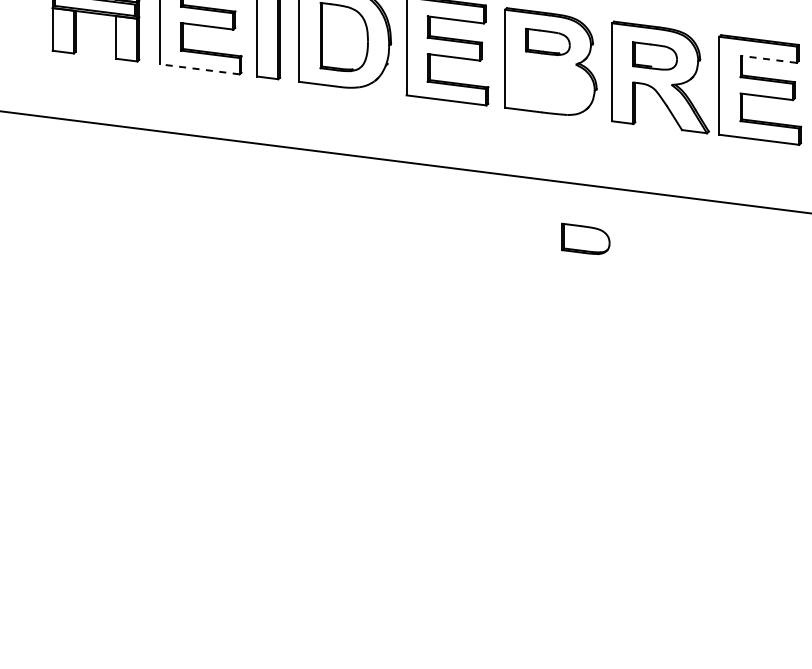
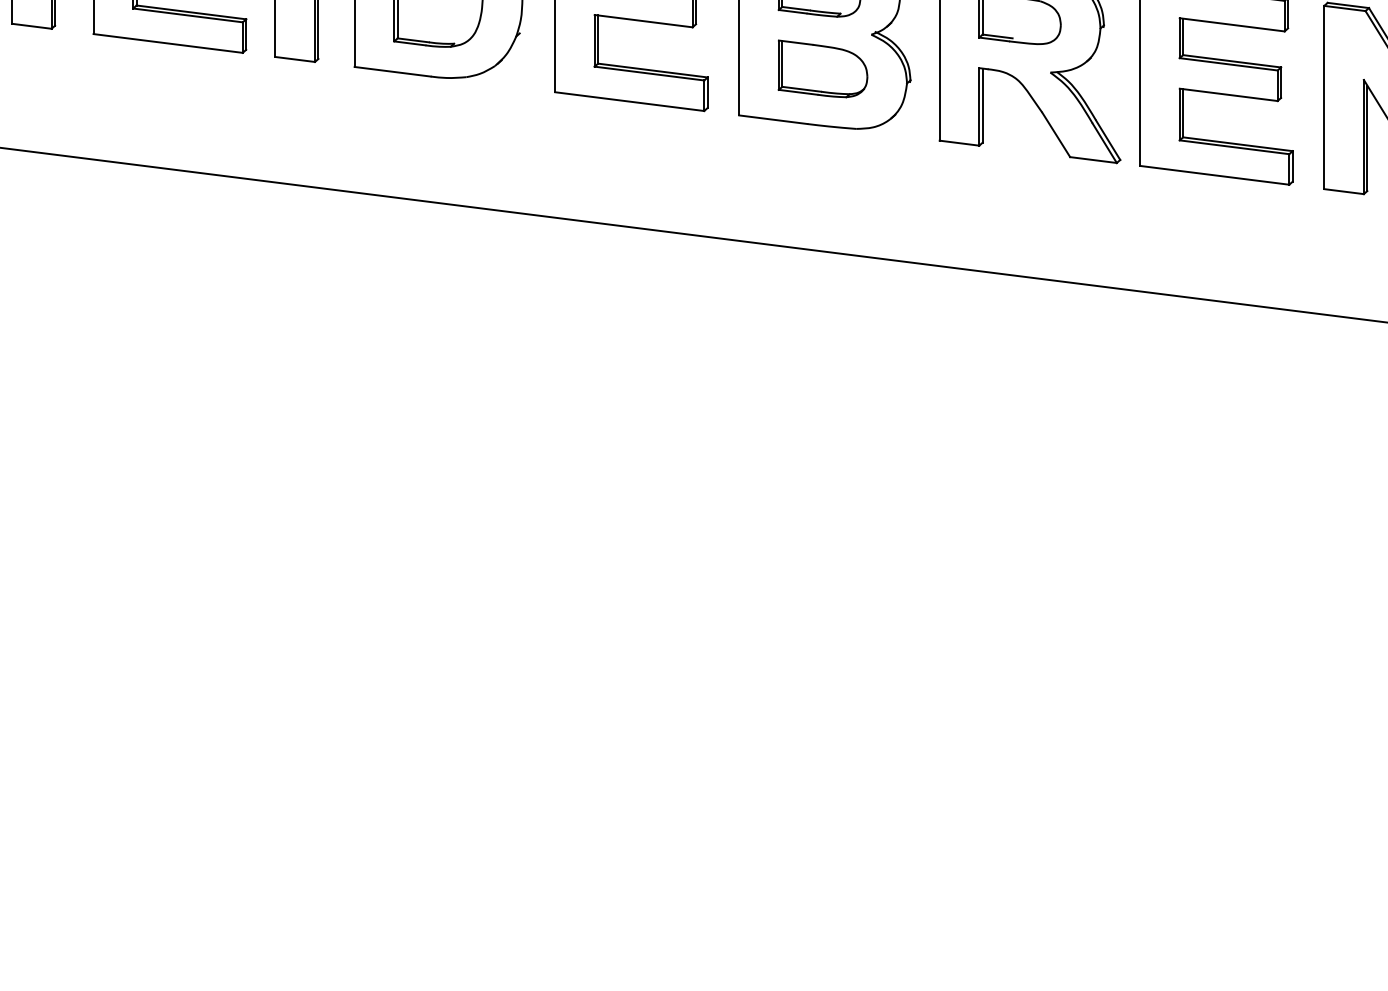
line: (768, 59) -> (1231, 25), dashed -> solid
line: (199, 69) -> (167, 43), dashed -> solid
part: (585, 238) -> (822, 68), moved

